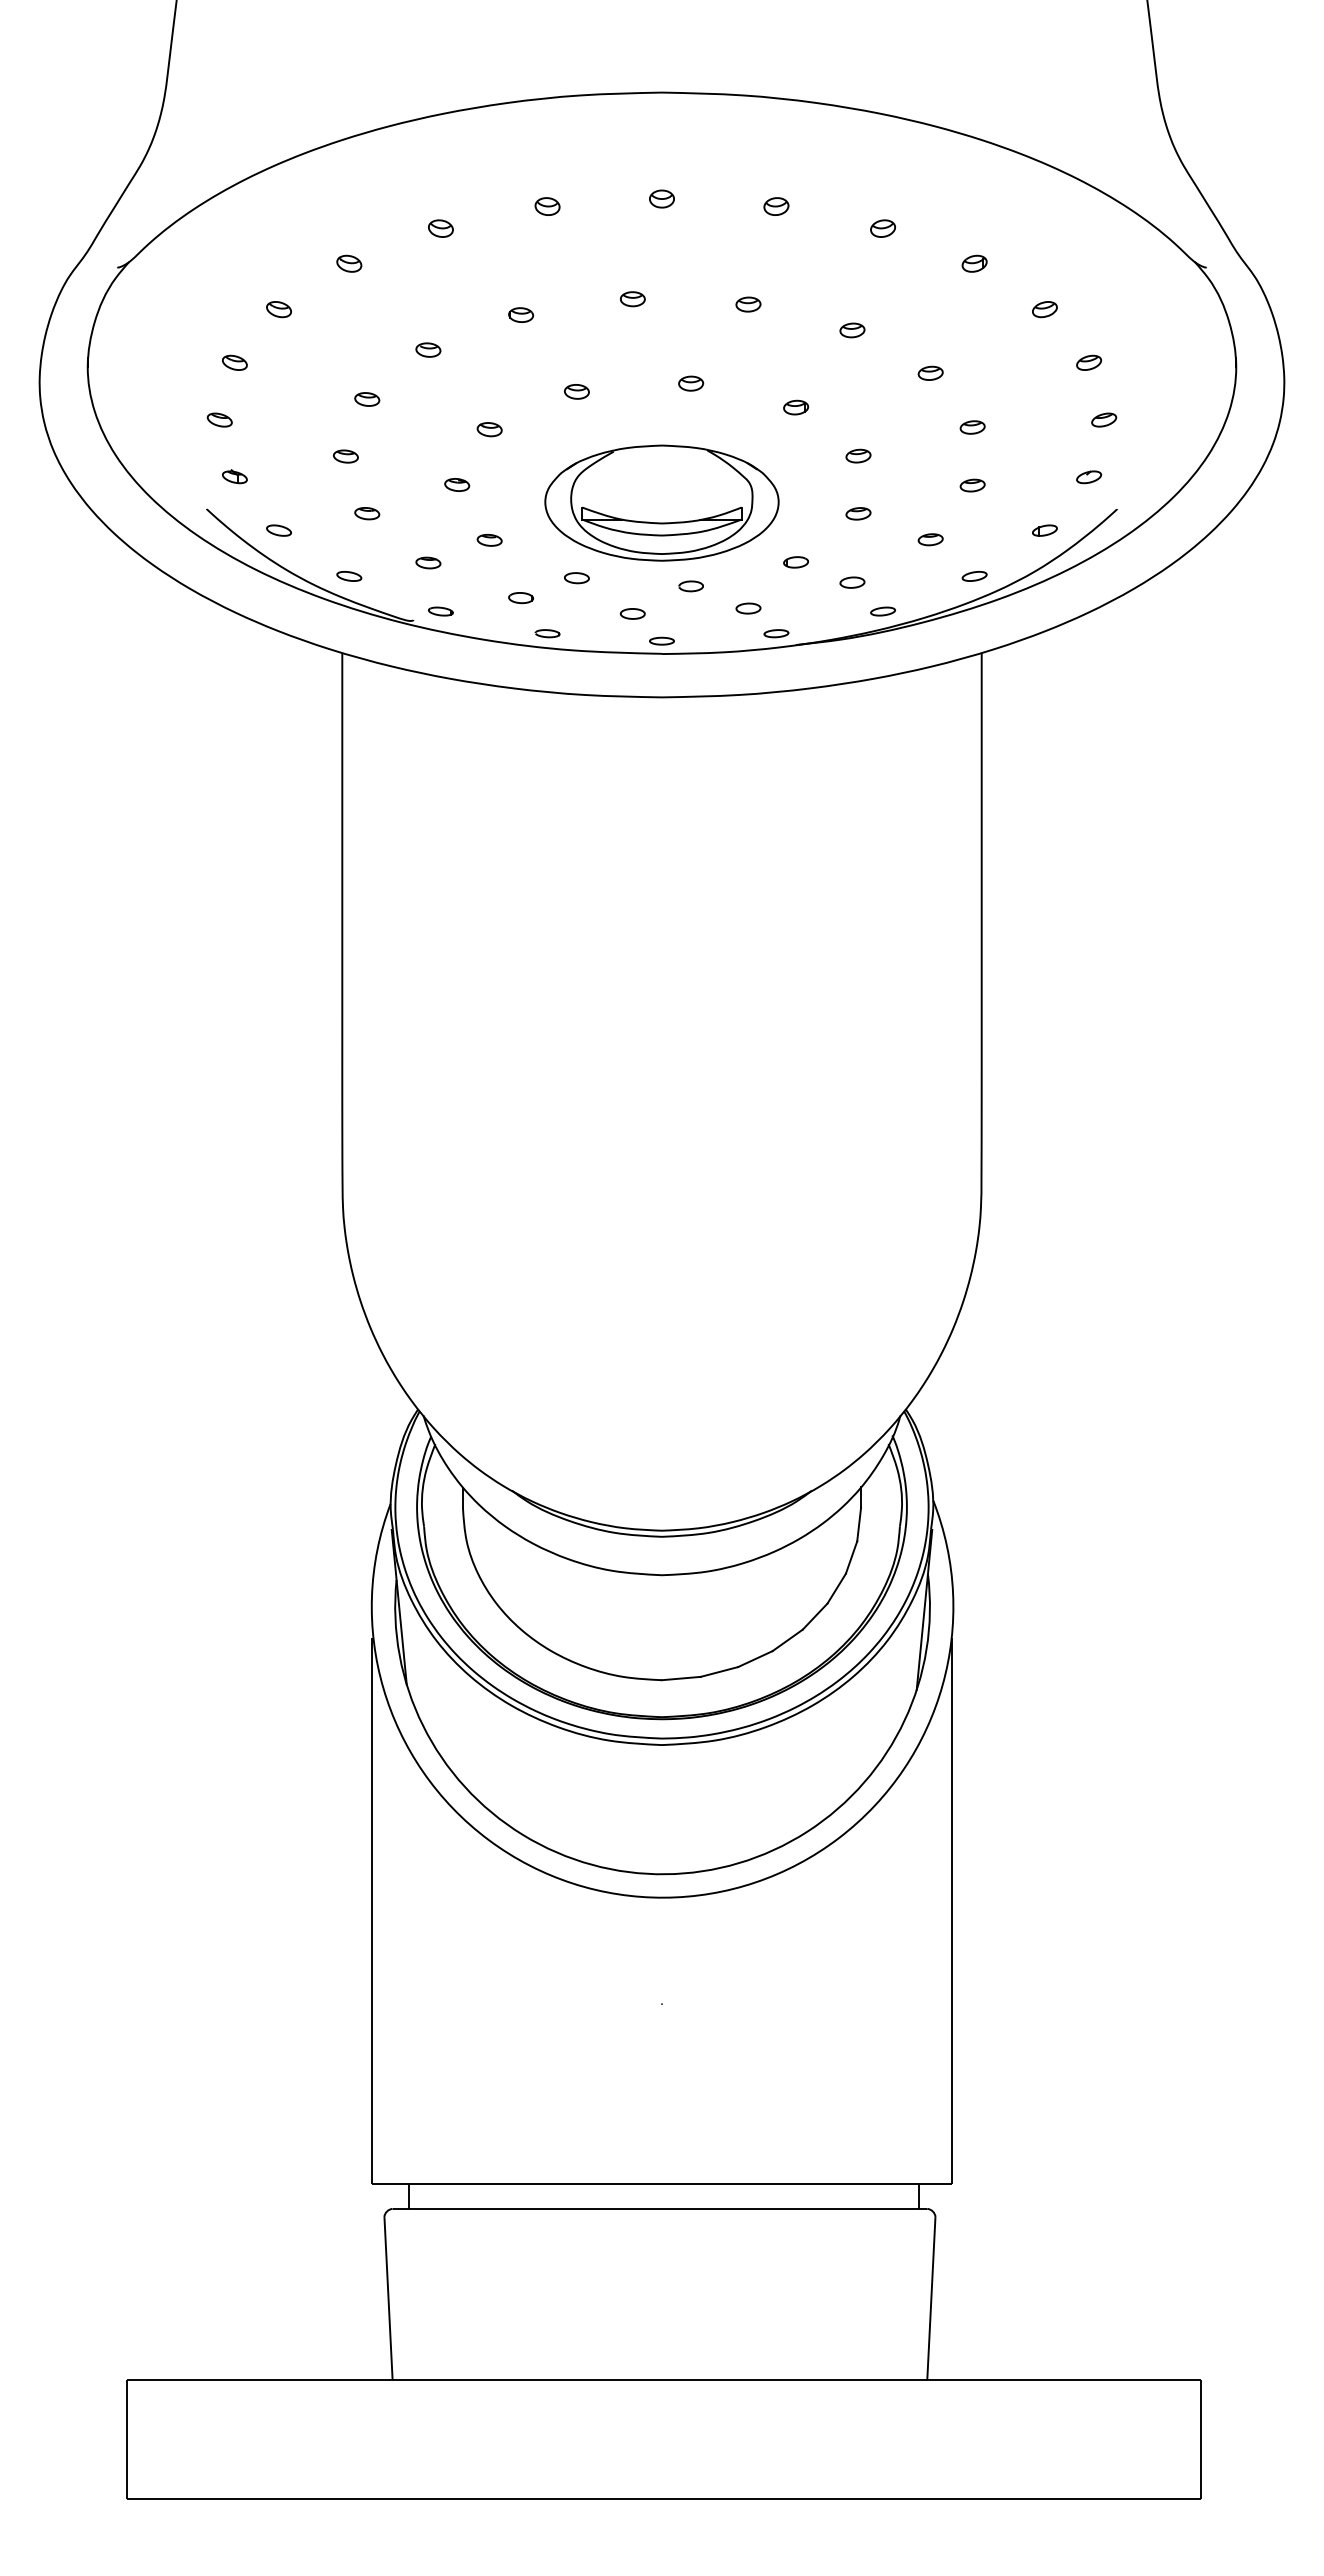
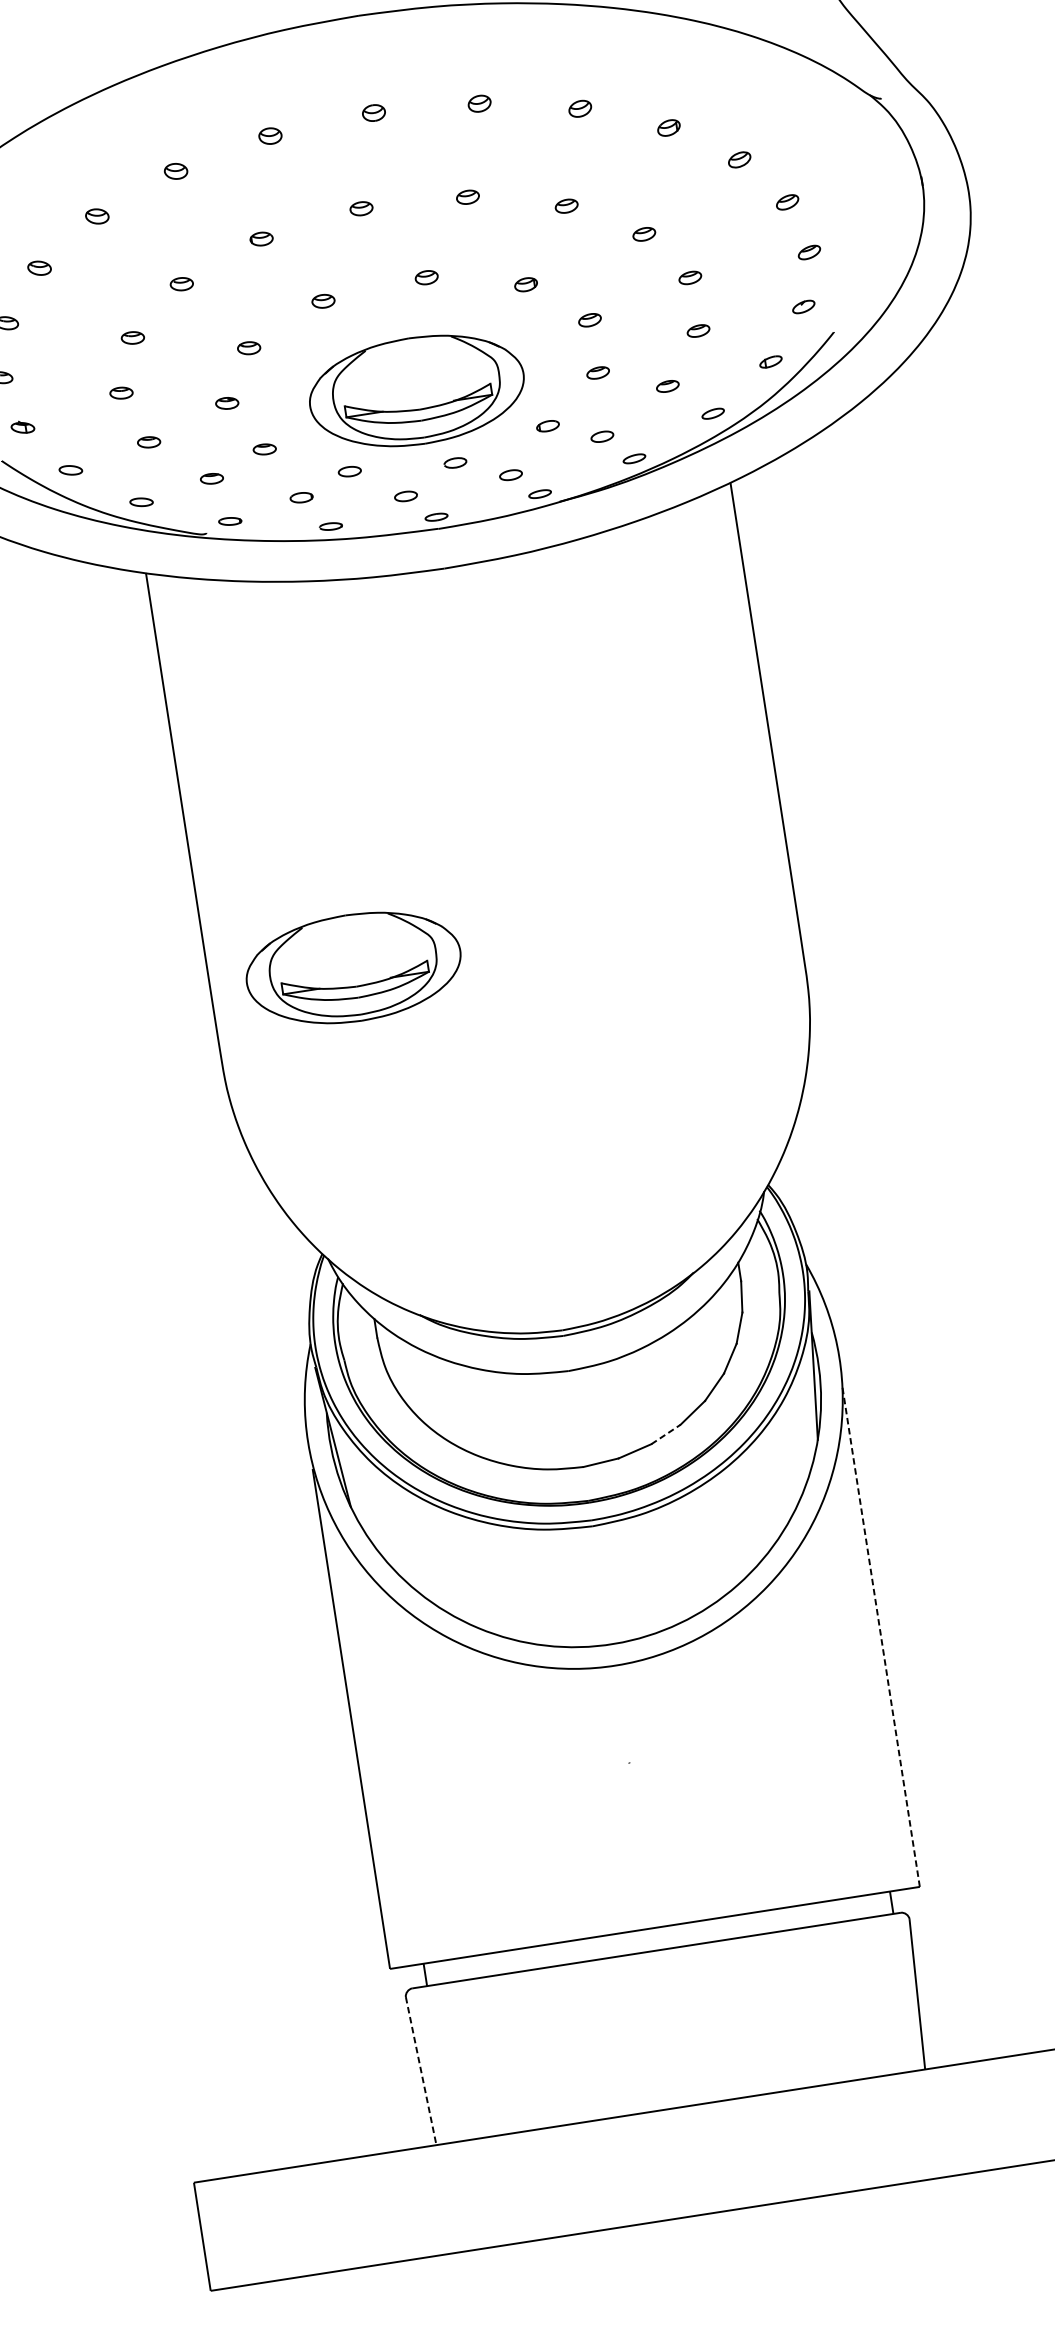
part: (498, 1108) -> (353, 967), added
line: (755, 1659) -> (666, 1434), solid -> dashed
line: (951, 1910) -> (880, 1636), solid -> dashed
line: (388, 2298) -> (421, 2070), solid -> dashed

